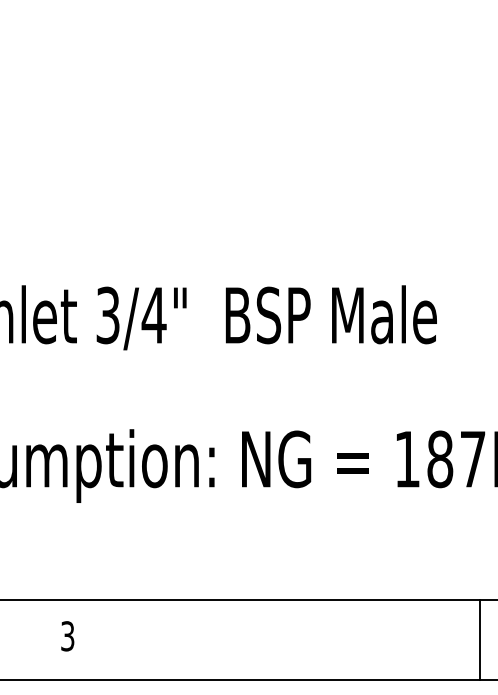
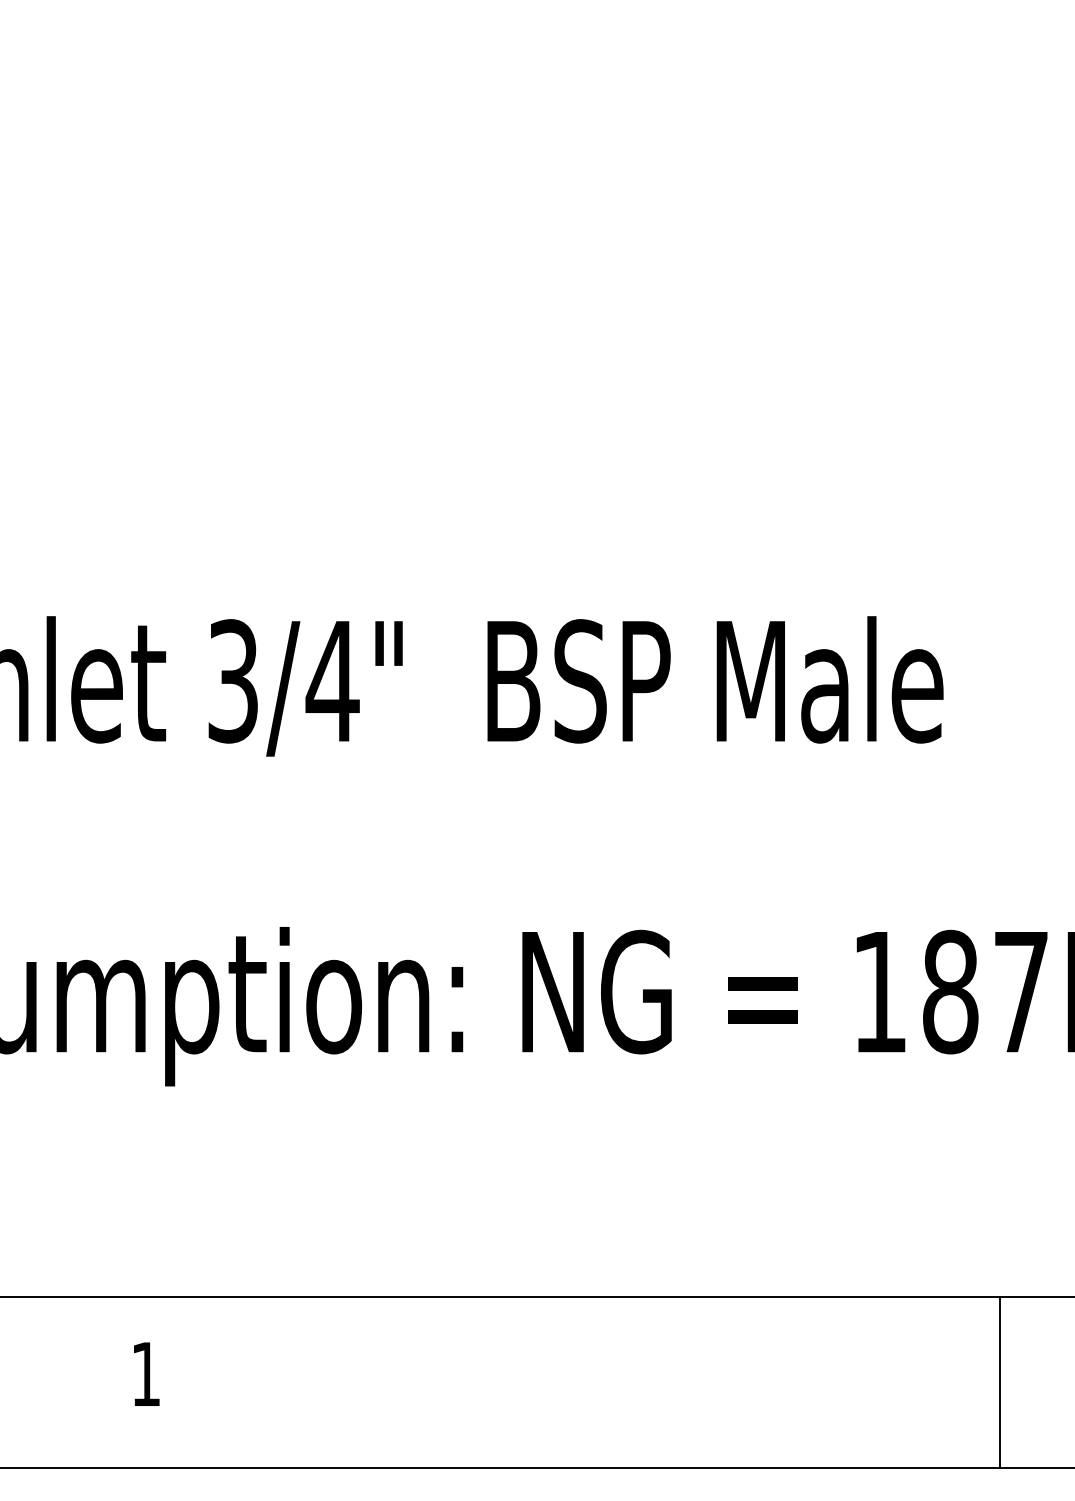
text: (67, 636) -> (145, 1374), 3 -> 1
line: (480, 639) -> (1000, 1381), moved

